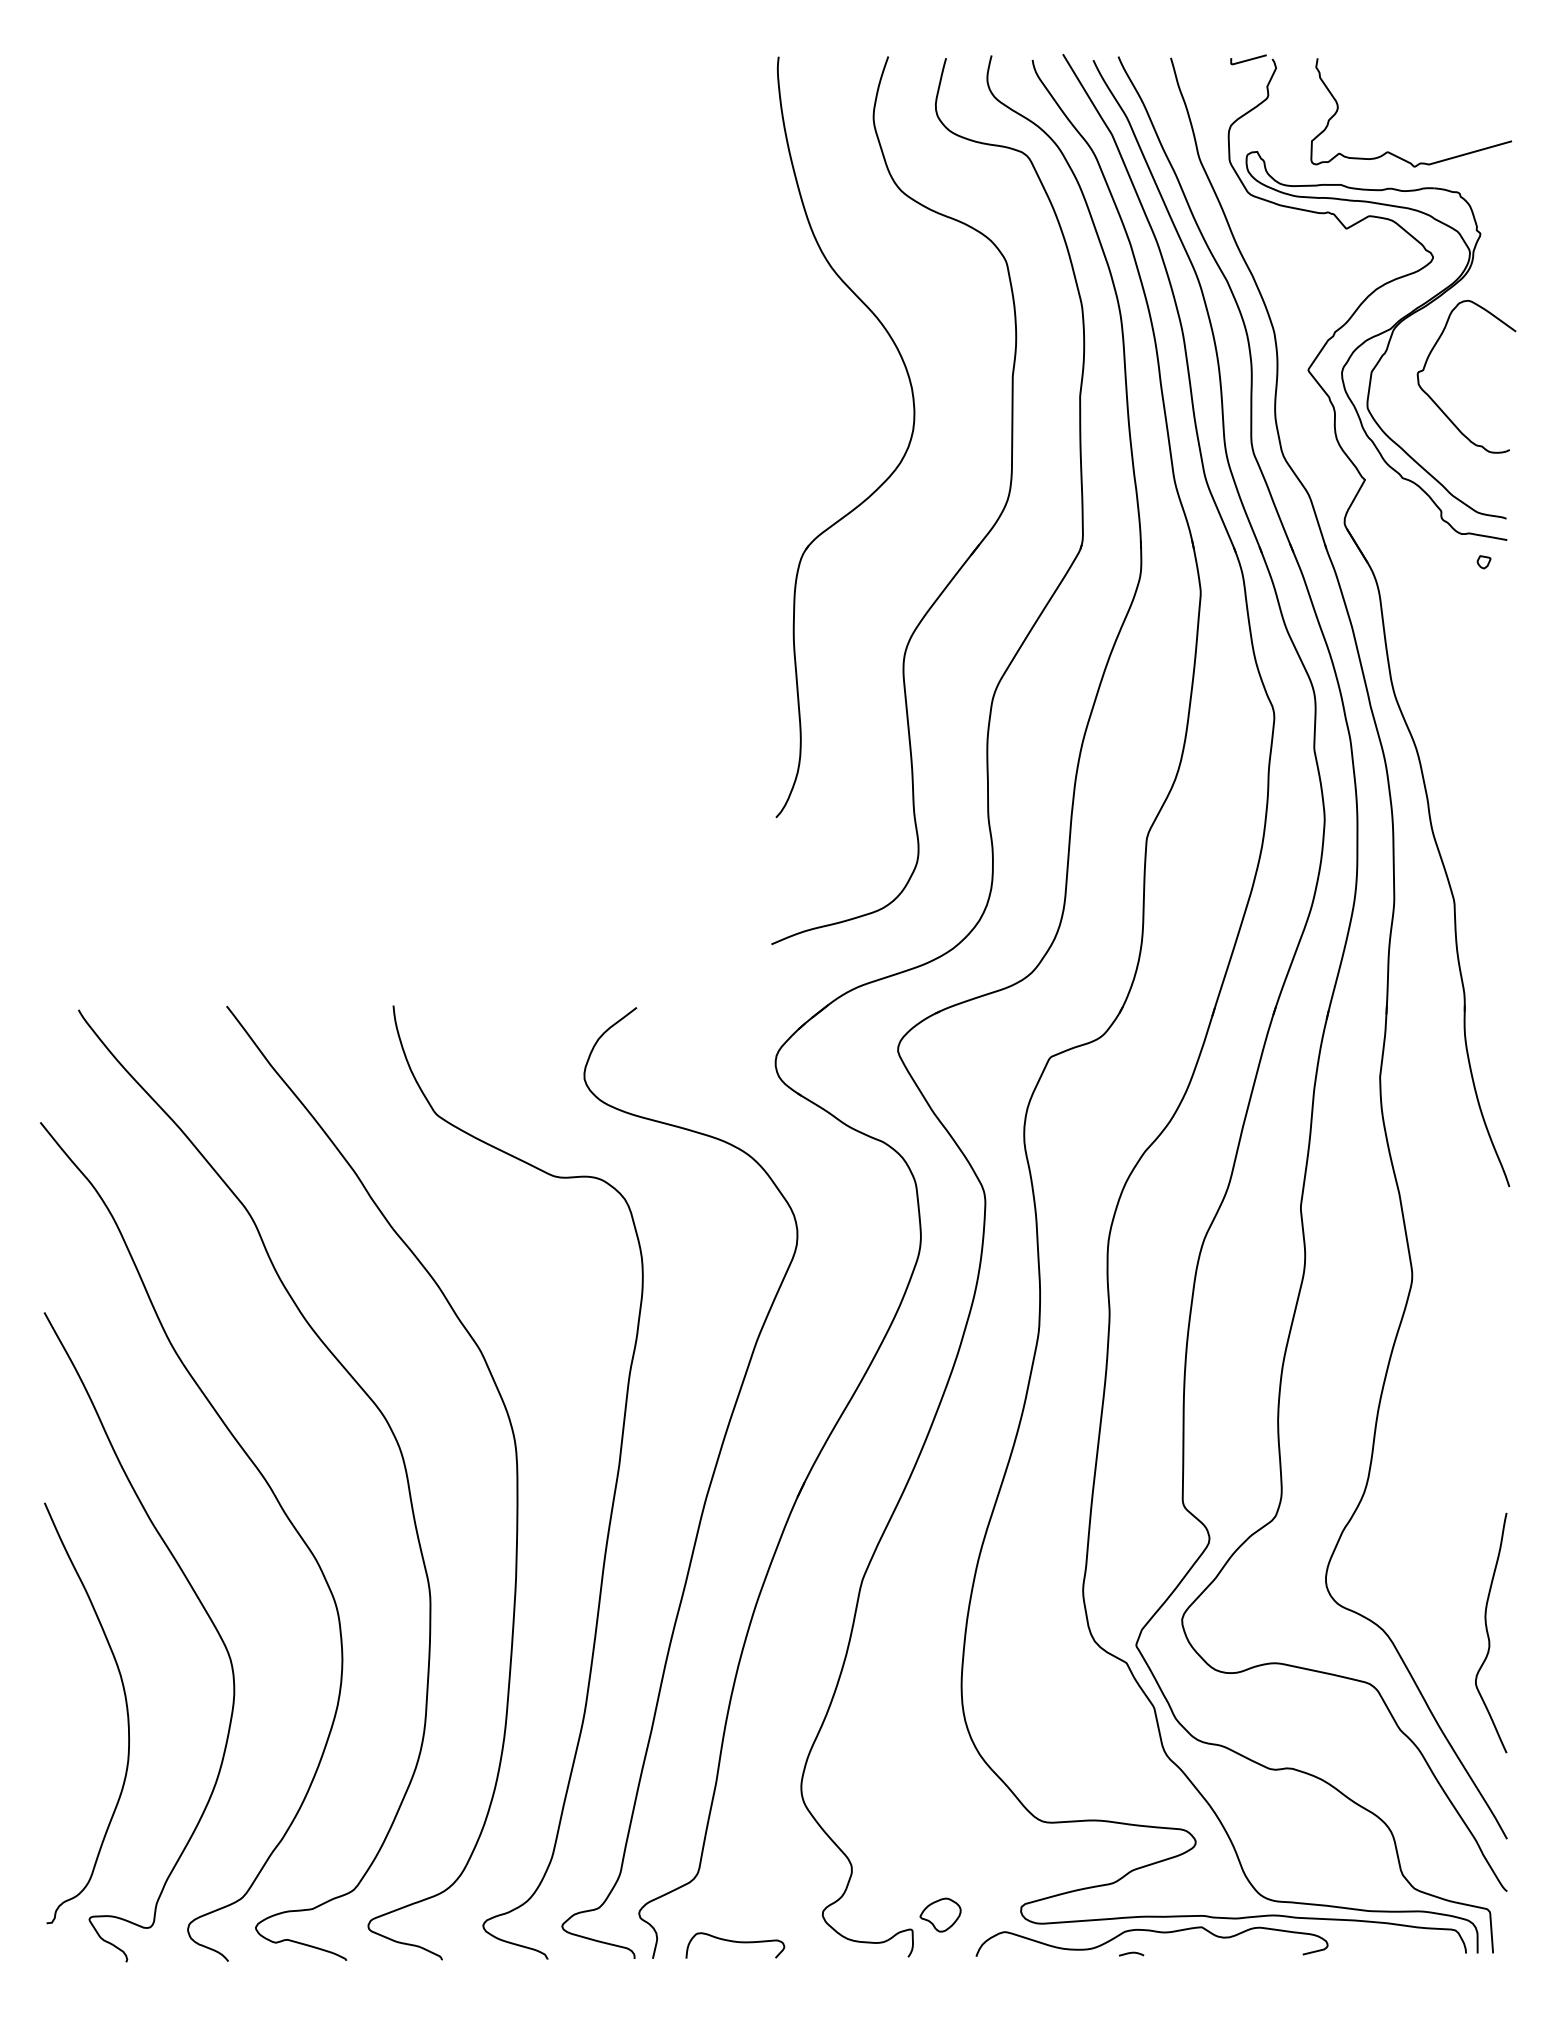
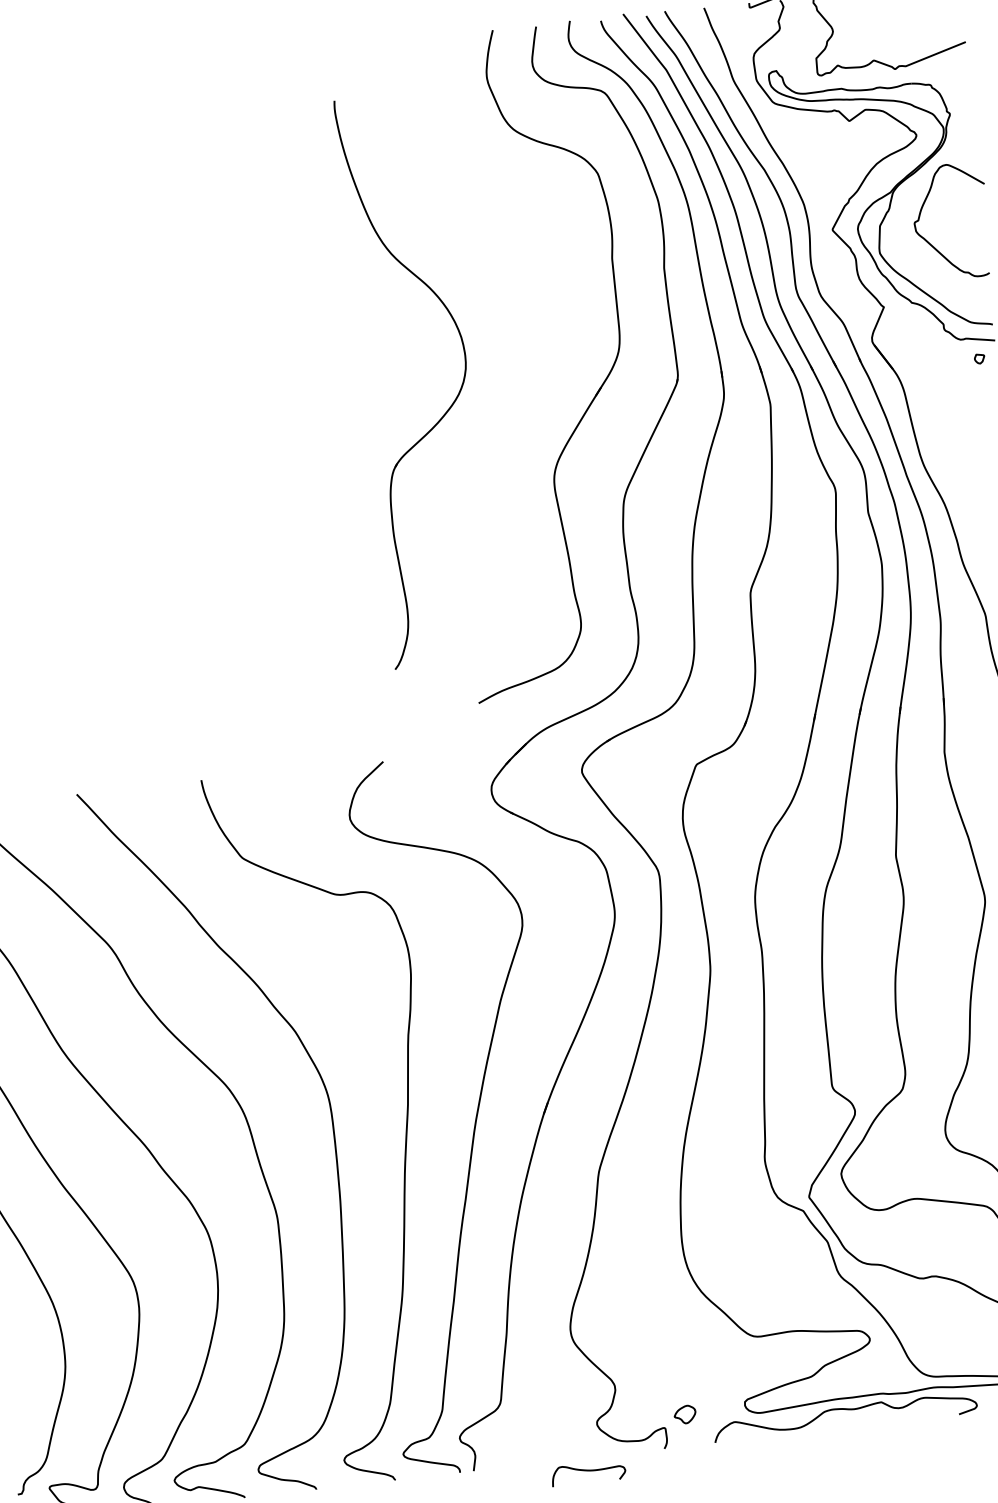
part: (891, 472) -> (453, 402), moved
part: (940, 1914) -> (685, 1414), size x0.7
curve: (735, 1942) -> (588, 1471), moved
curve: (1131, 1953) -> (831, 1427), removed

